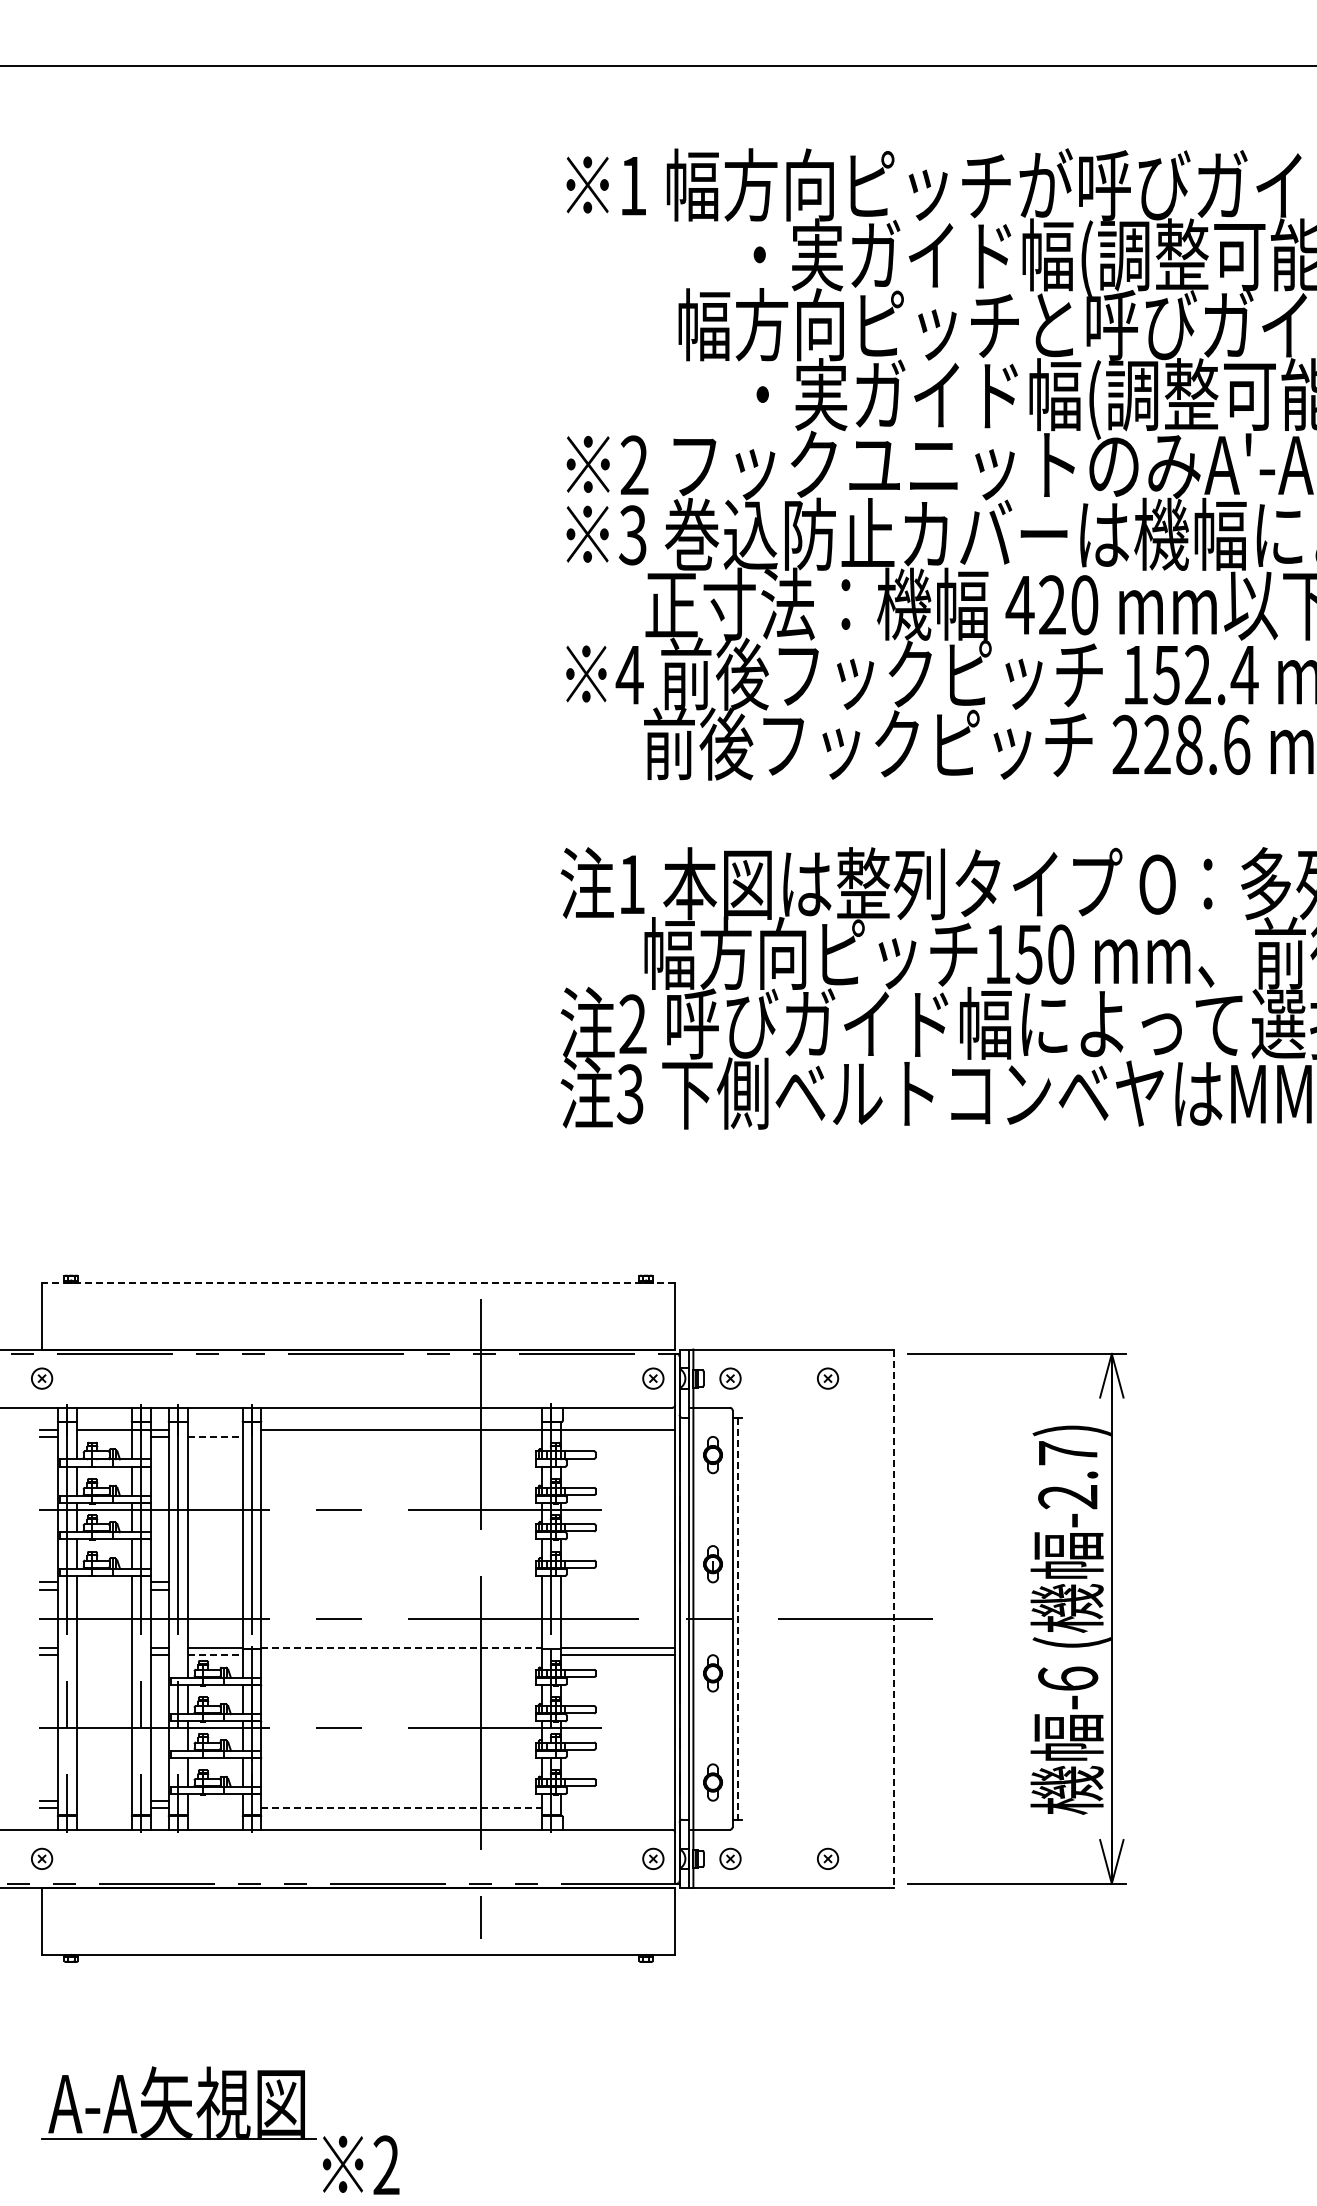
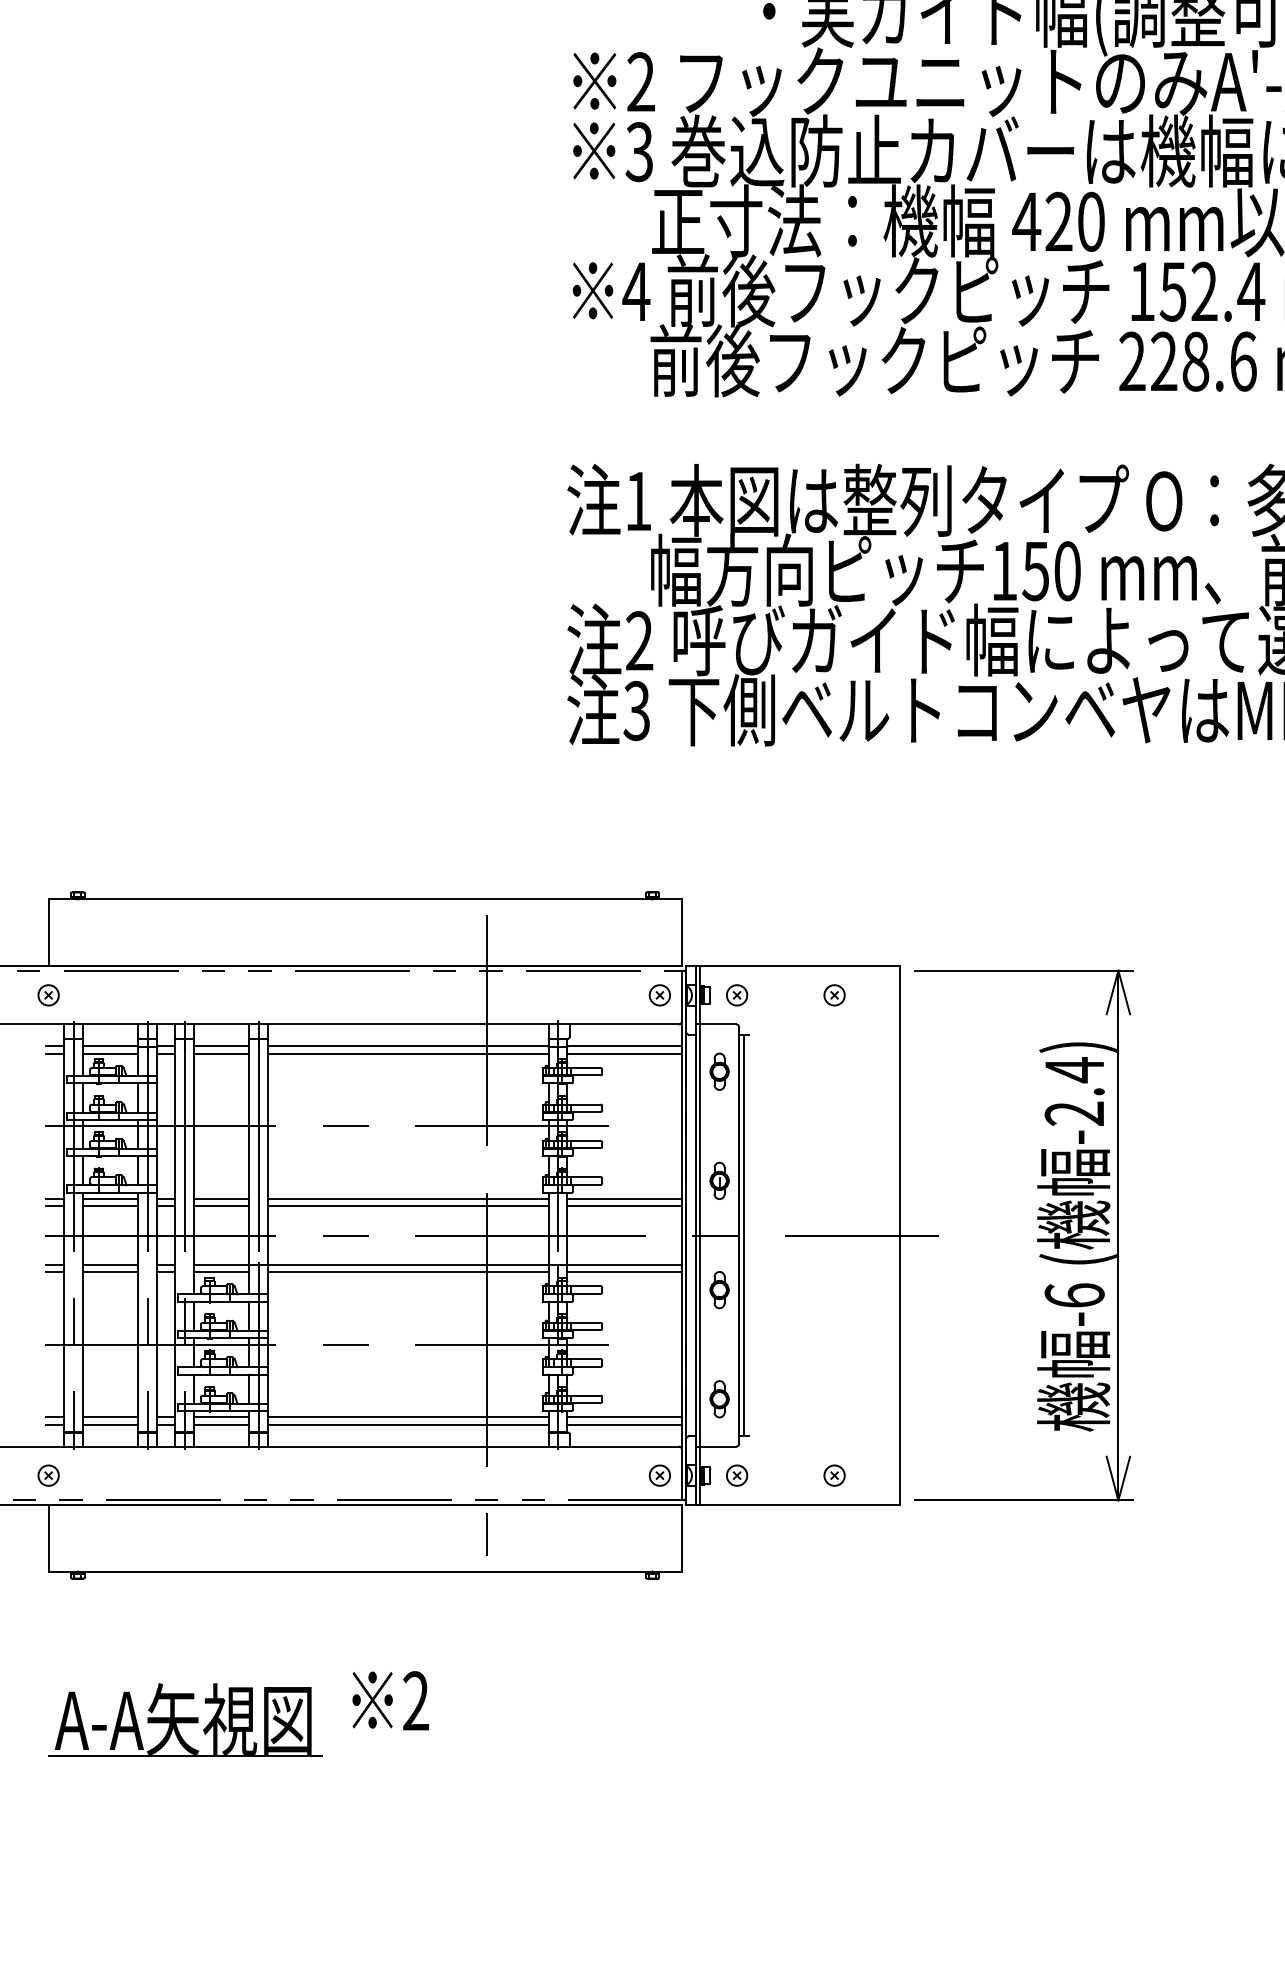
line: (358, 1282) -> (365, 899), dashed -> solid
line: (214, 1429) -> (221, 1046), added
line: (103, 1436) -> (110, 1053), added
line: (215, 1436) -> (222, 1053), dashed -> solid
line: (401, 1436) -> (408, 1053), added
line: (617, 1436) -> (624, 1053), added
text: (1068, 1453) -> (1075, 1070), -2.7) -> -2.4)
line: (103, 1582) -> (110, 1199), added
line: (214, 1582) -> (221, 1199), added
line: (401, 1582) -> (408, 1199), added
line: (617, 1582) -> (624, 1199), added
line: (103, 1589) -> (110, 1206), added
line: (214, 1589) -> (221, 1206), added
line: (401, 1589) -> (408, 1206), added
line: (617, 1589) -> (624, 1206), added
line: (737, 1618) -> (744, 1235), dashed -> solid
line: (893, 1619) -> (900, 1236), dashed -> solid
line: (103, 1647) -> (110, 1264), added
line: (402, 1647) -> (409, 1264), dashed -> solid
line: (103, 1655) -> (110, 1272), added
line: (215, 1655) -> (222, 1272), dashed -> solid
line: (401, 1655) -> (408, 1272), added
line: (103, 1800) -> (110, 1417), added
line: (214, 1800) -> (221, 1417), added
line: (401, 1800) -> (408, 1417), added
line: (617, 1800) -> (624, 1417), added
line: (103, 1808) -> (110, 1425), added
line: (214, 1808) -> (221, 1425), added
line: (402, 1808) -> (409, 1425), dashed -> solid
line: (617, 1808) -> (624, 1425), added
text: (361, 2164) -> (391, 1700), moved

